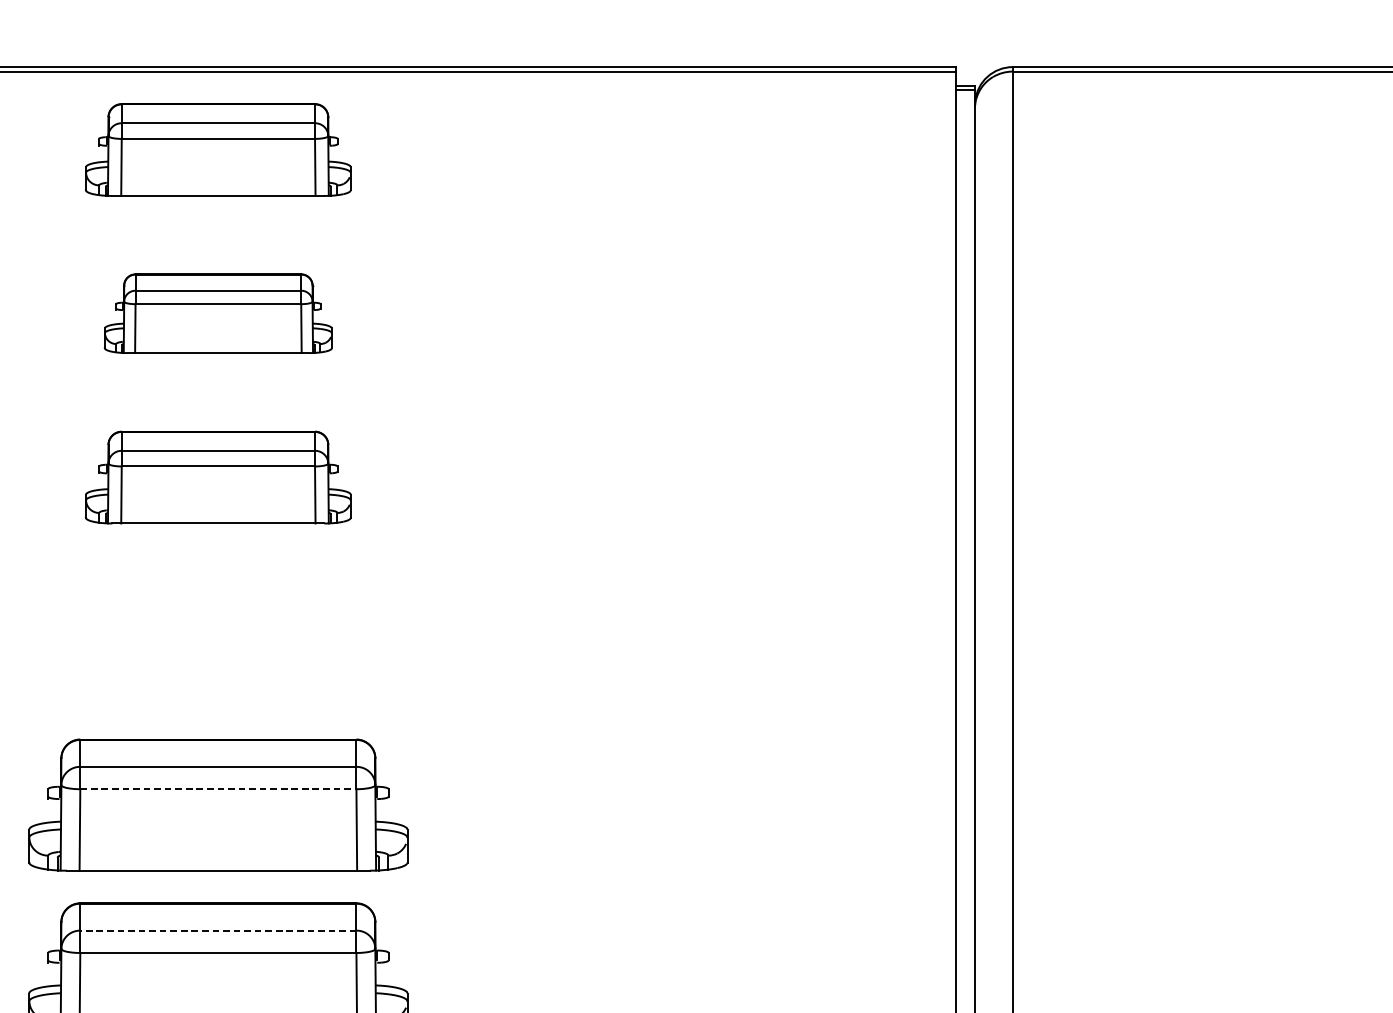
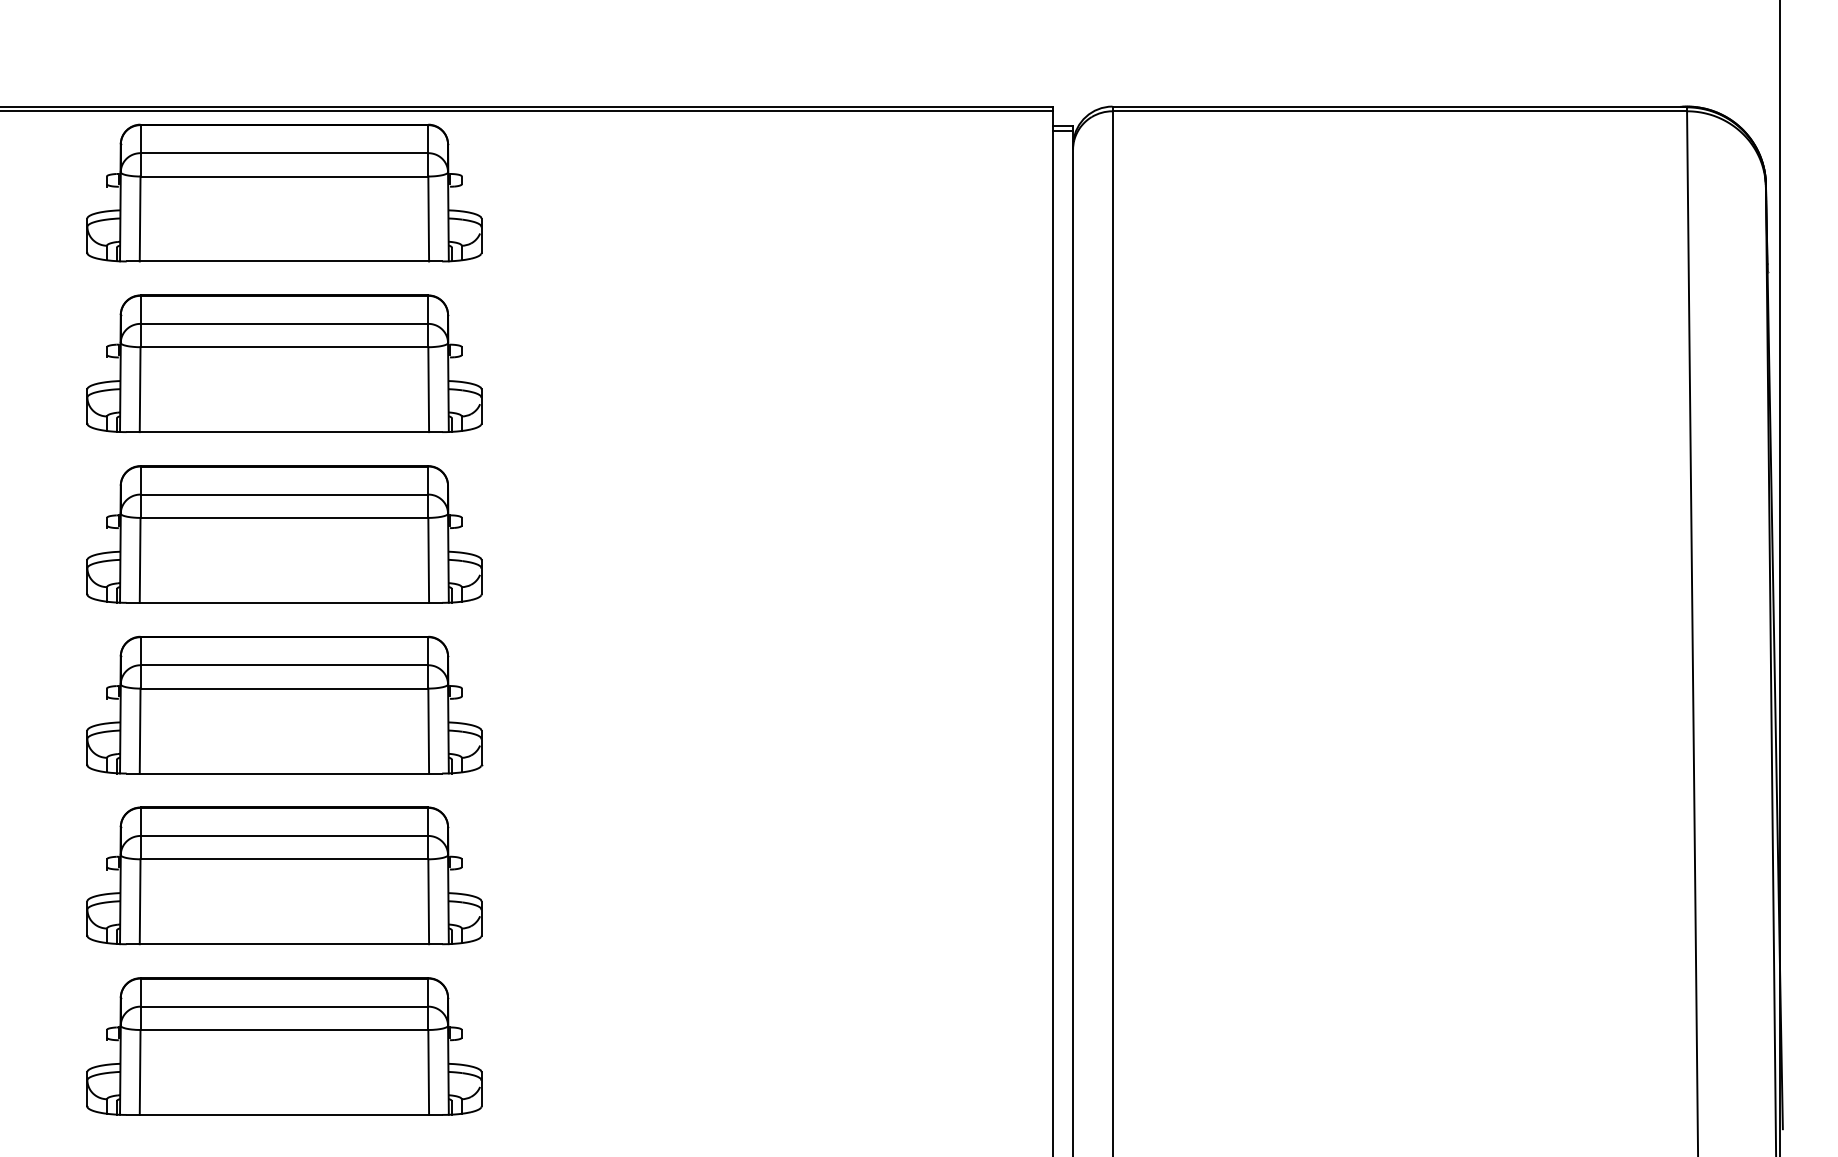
part: (218, 149) -> (284, 192), size x1.43
part: (218, 313) -> (284, 363), size x1.67
part: (218, 477) -> (284, 534), size x1.43
part: (218, 640) -> (284, 704), added
line: (218, 789) -> (284, 859), dashed -> solid
line: (218, 930) -> (284, 1006), dashed -> solid

